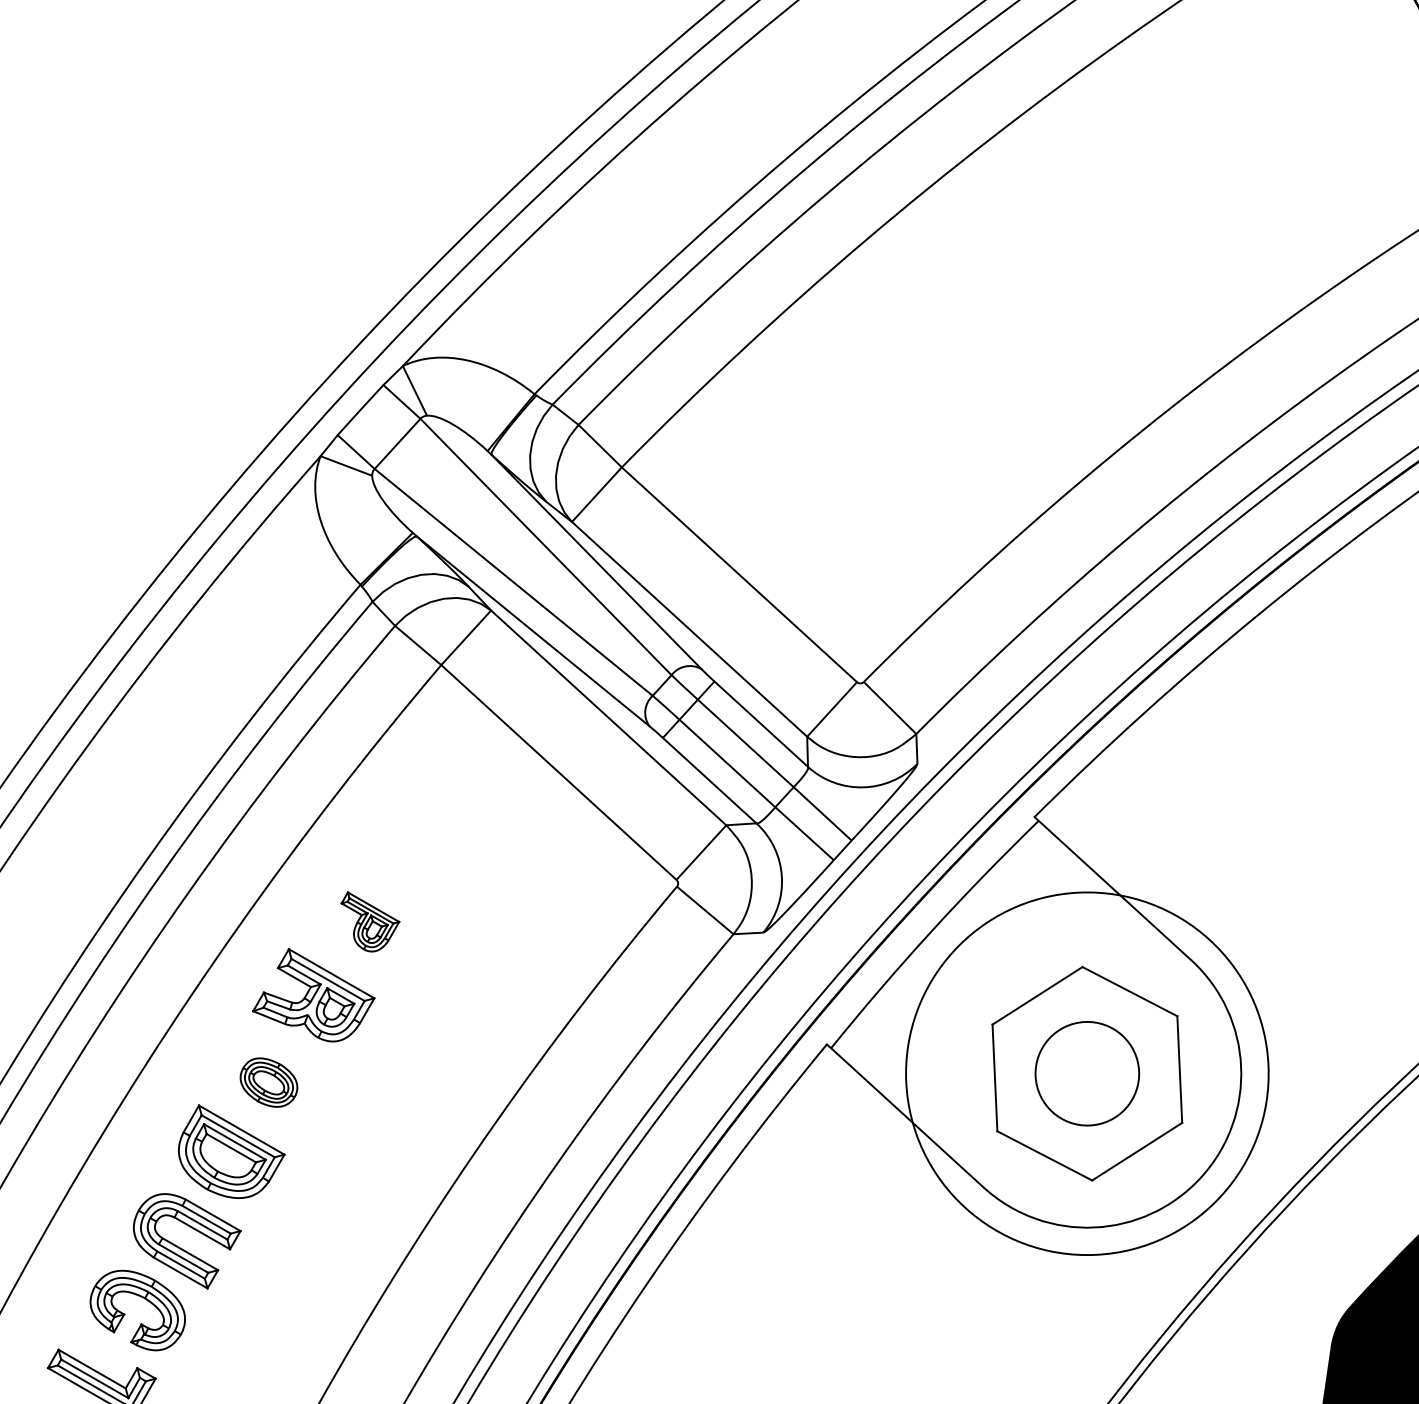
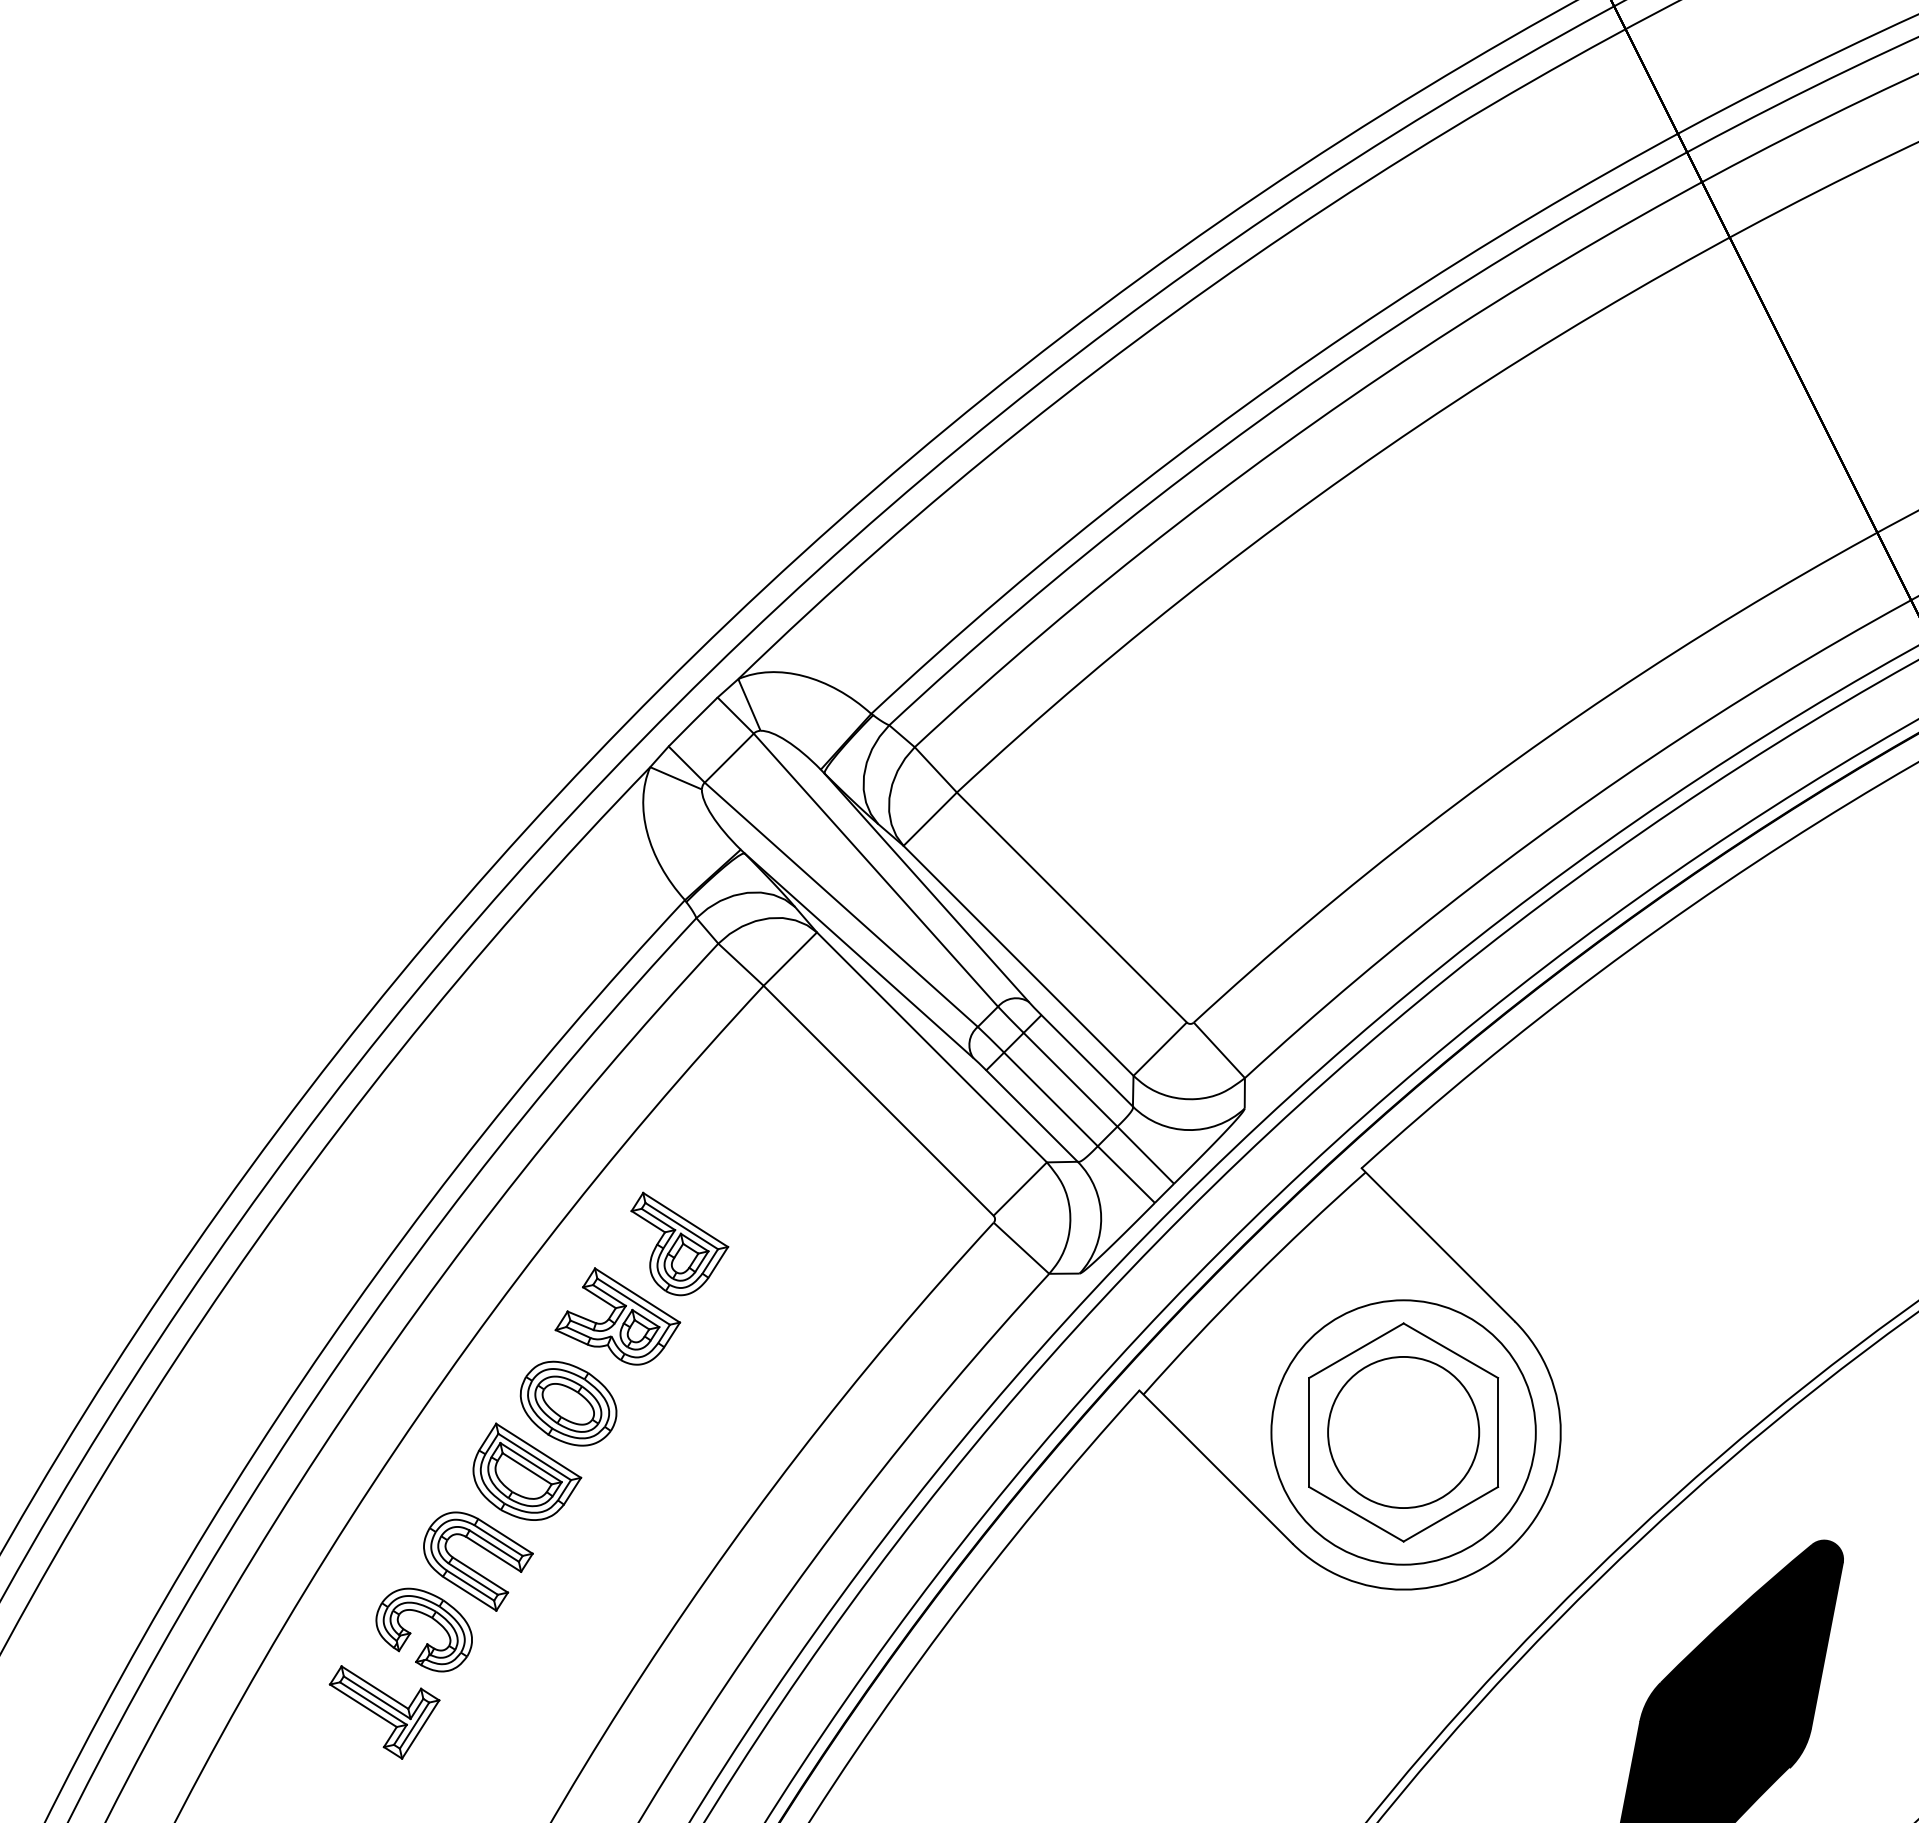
part: (370, 920) -> (679, 1243), size x1.67
circle: (1087, 1073) -> (1403, 1432), size x0.71
circle: (1087, 1073) -> (1403, 1432), size x1.43
part: (268, 1082) -> (568, 1403), size x1.67

